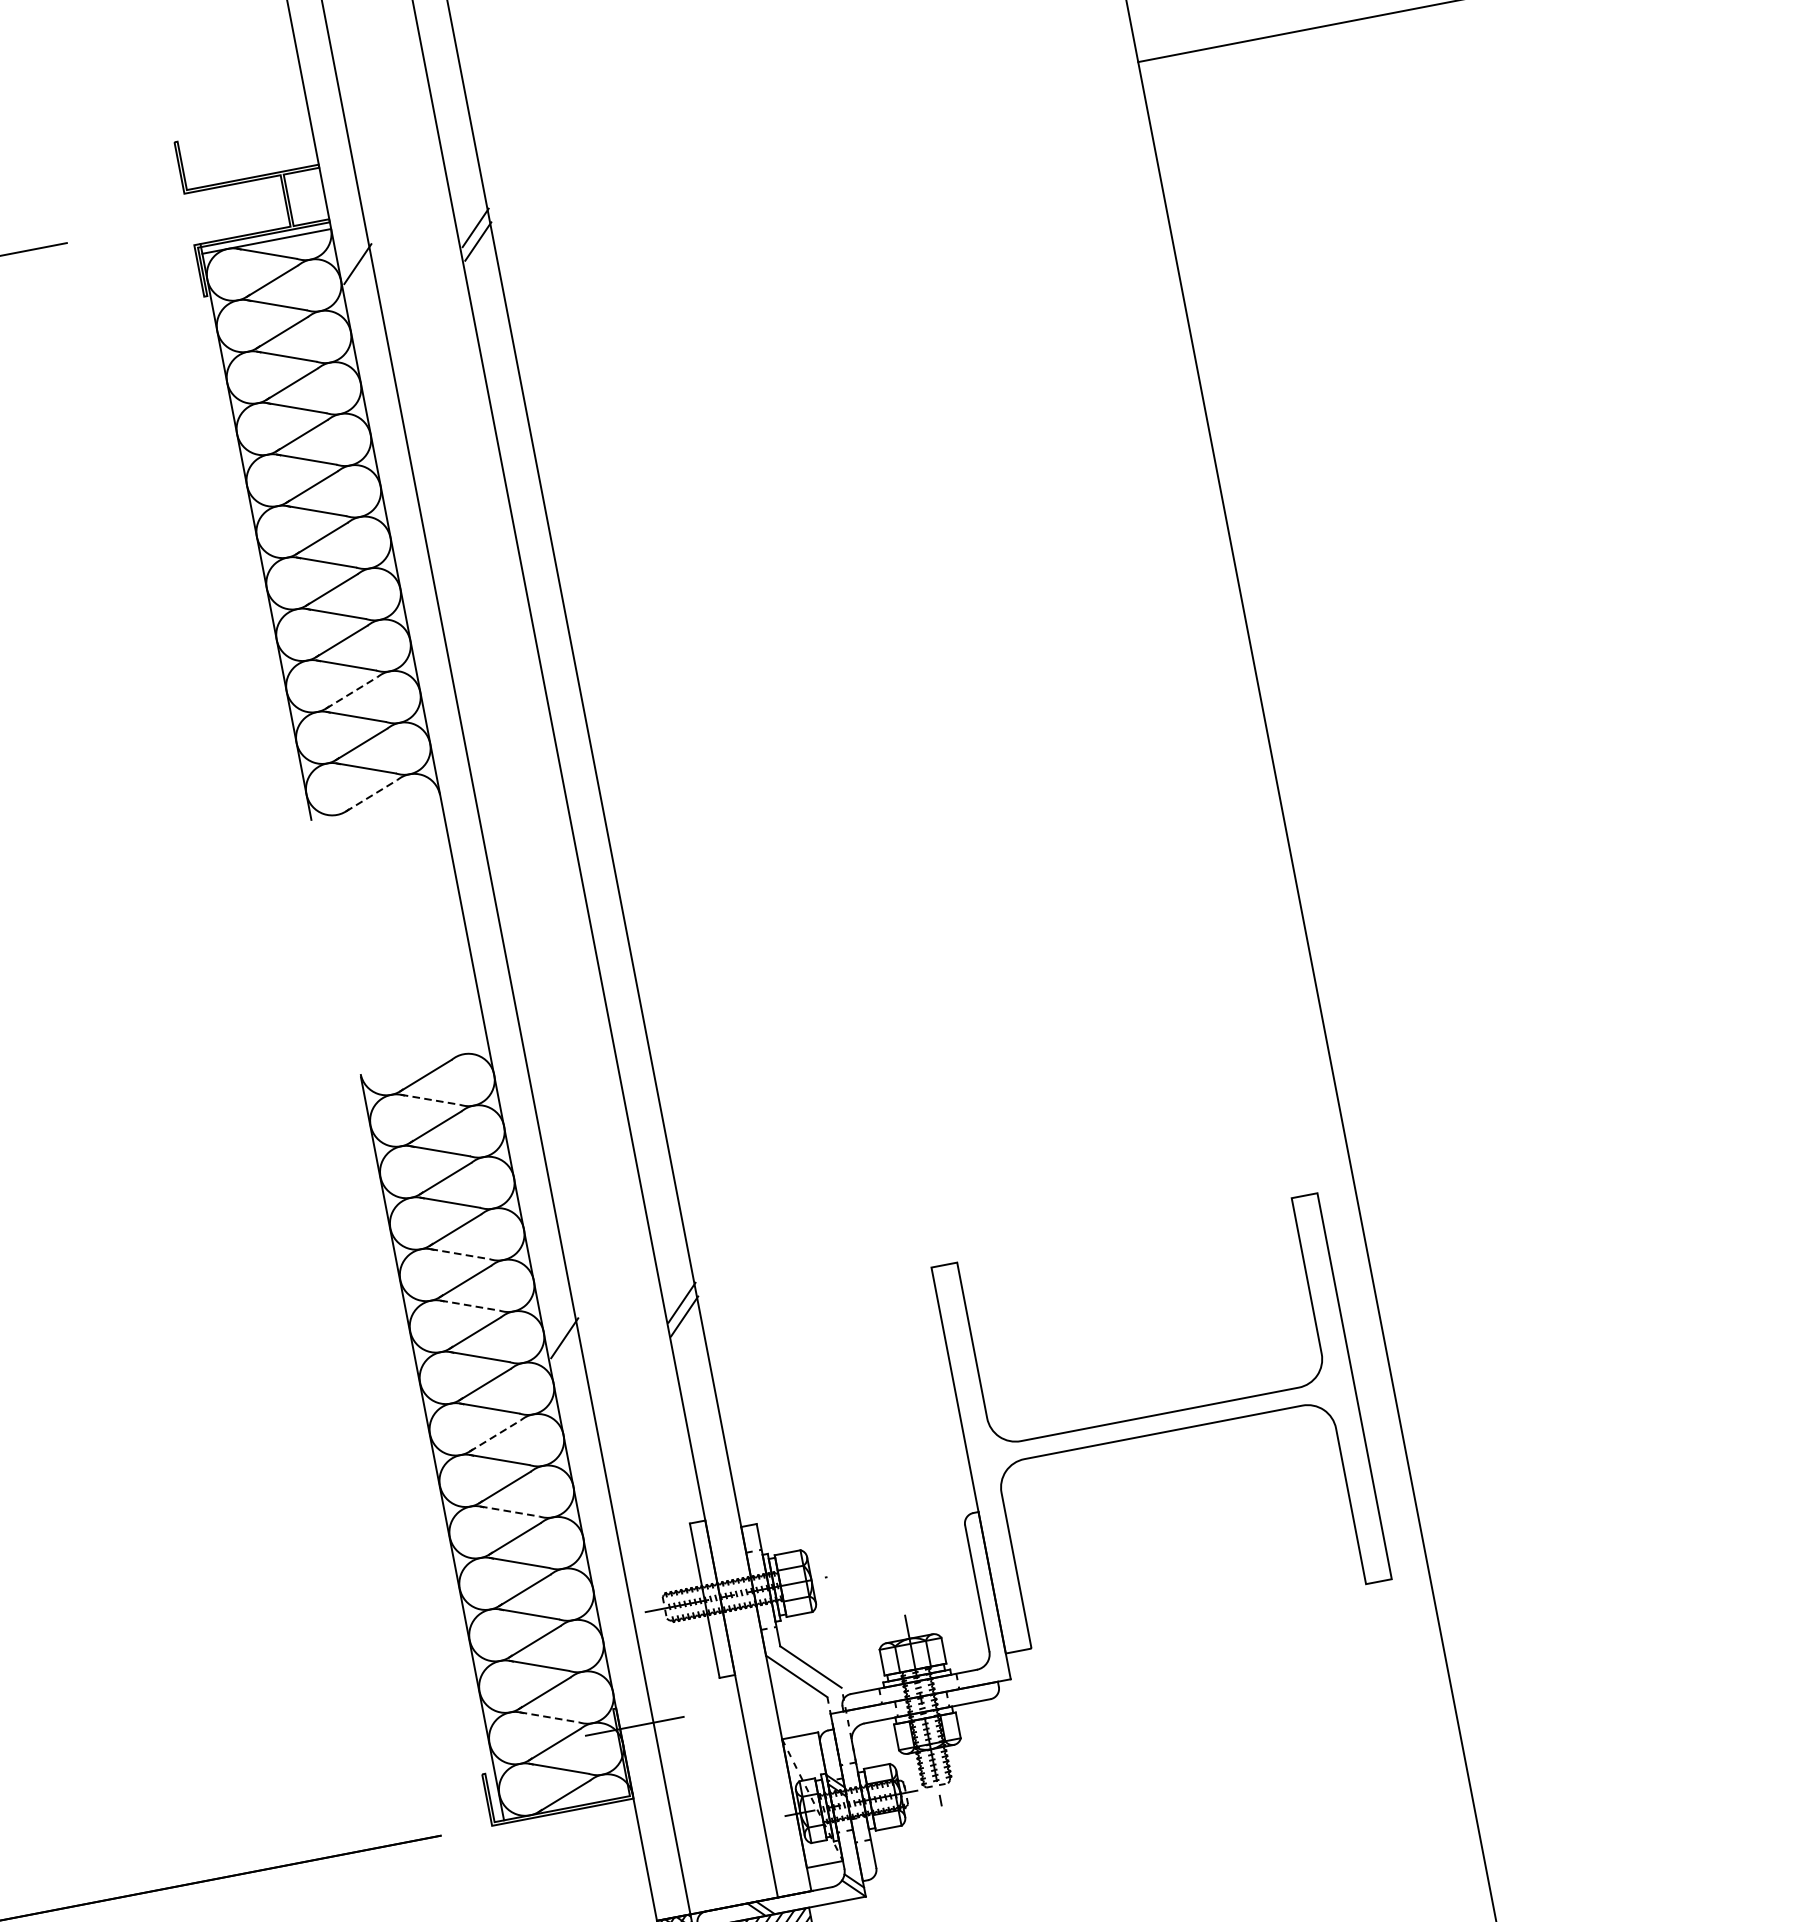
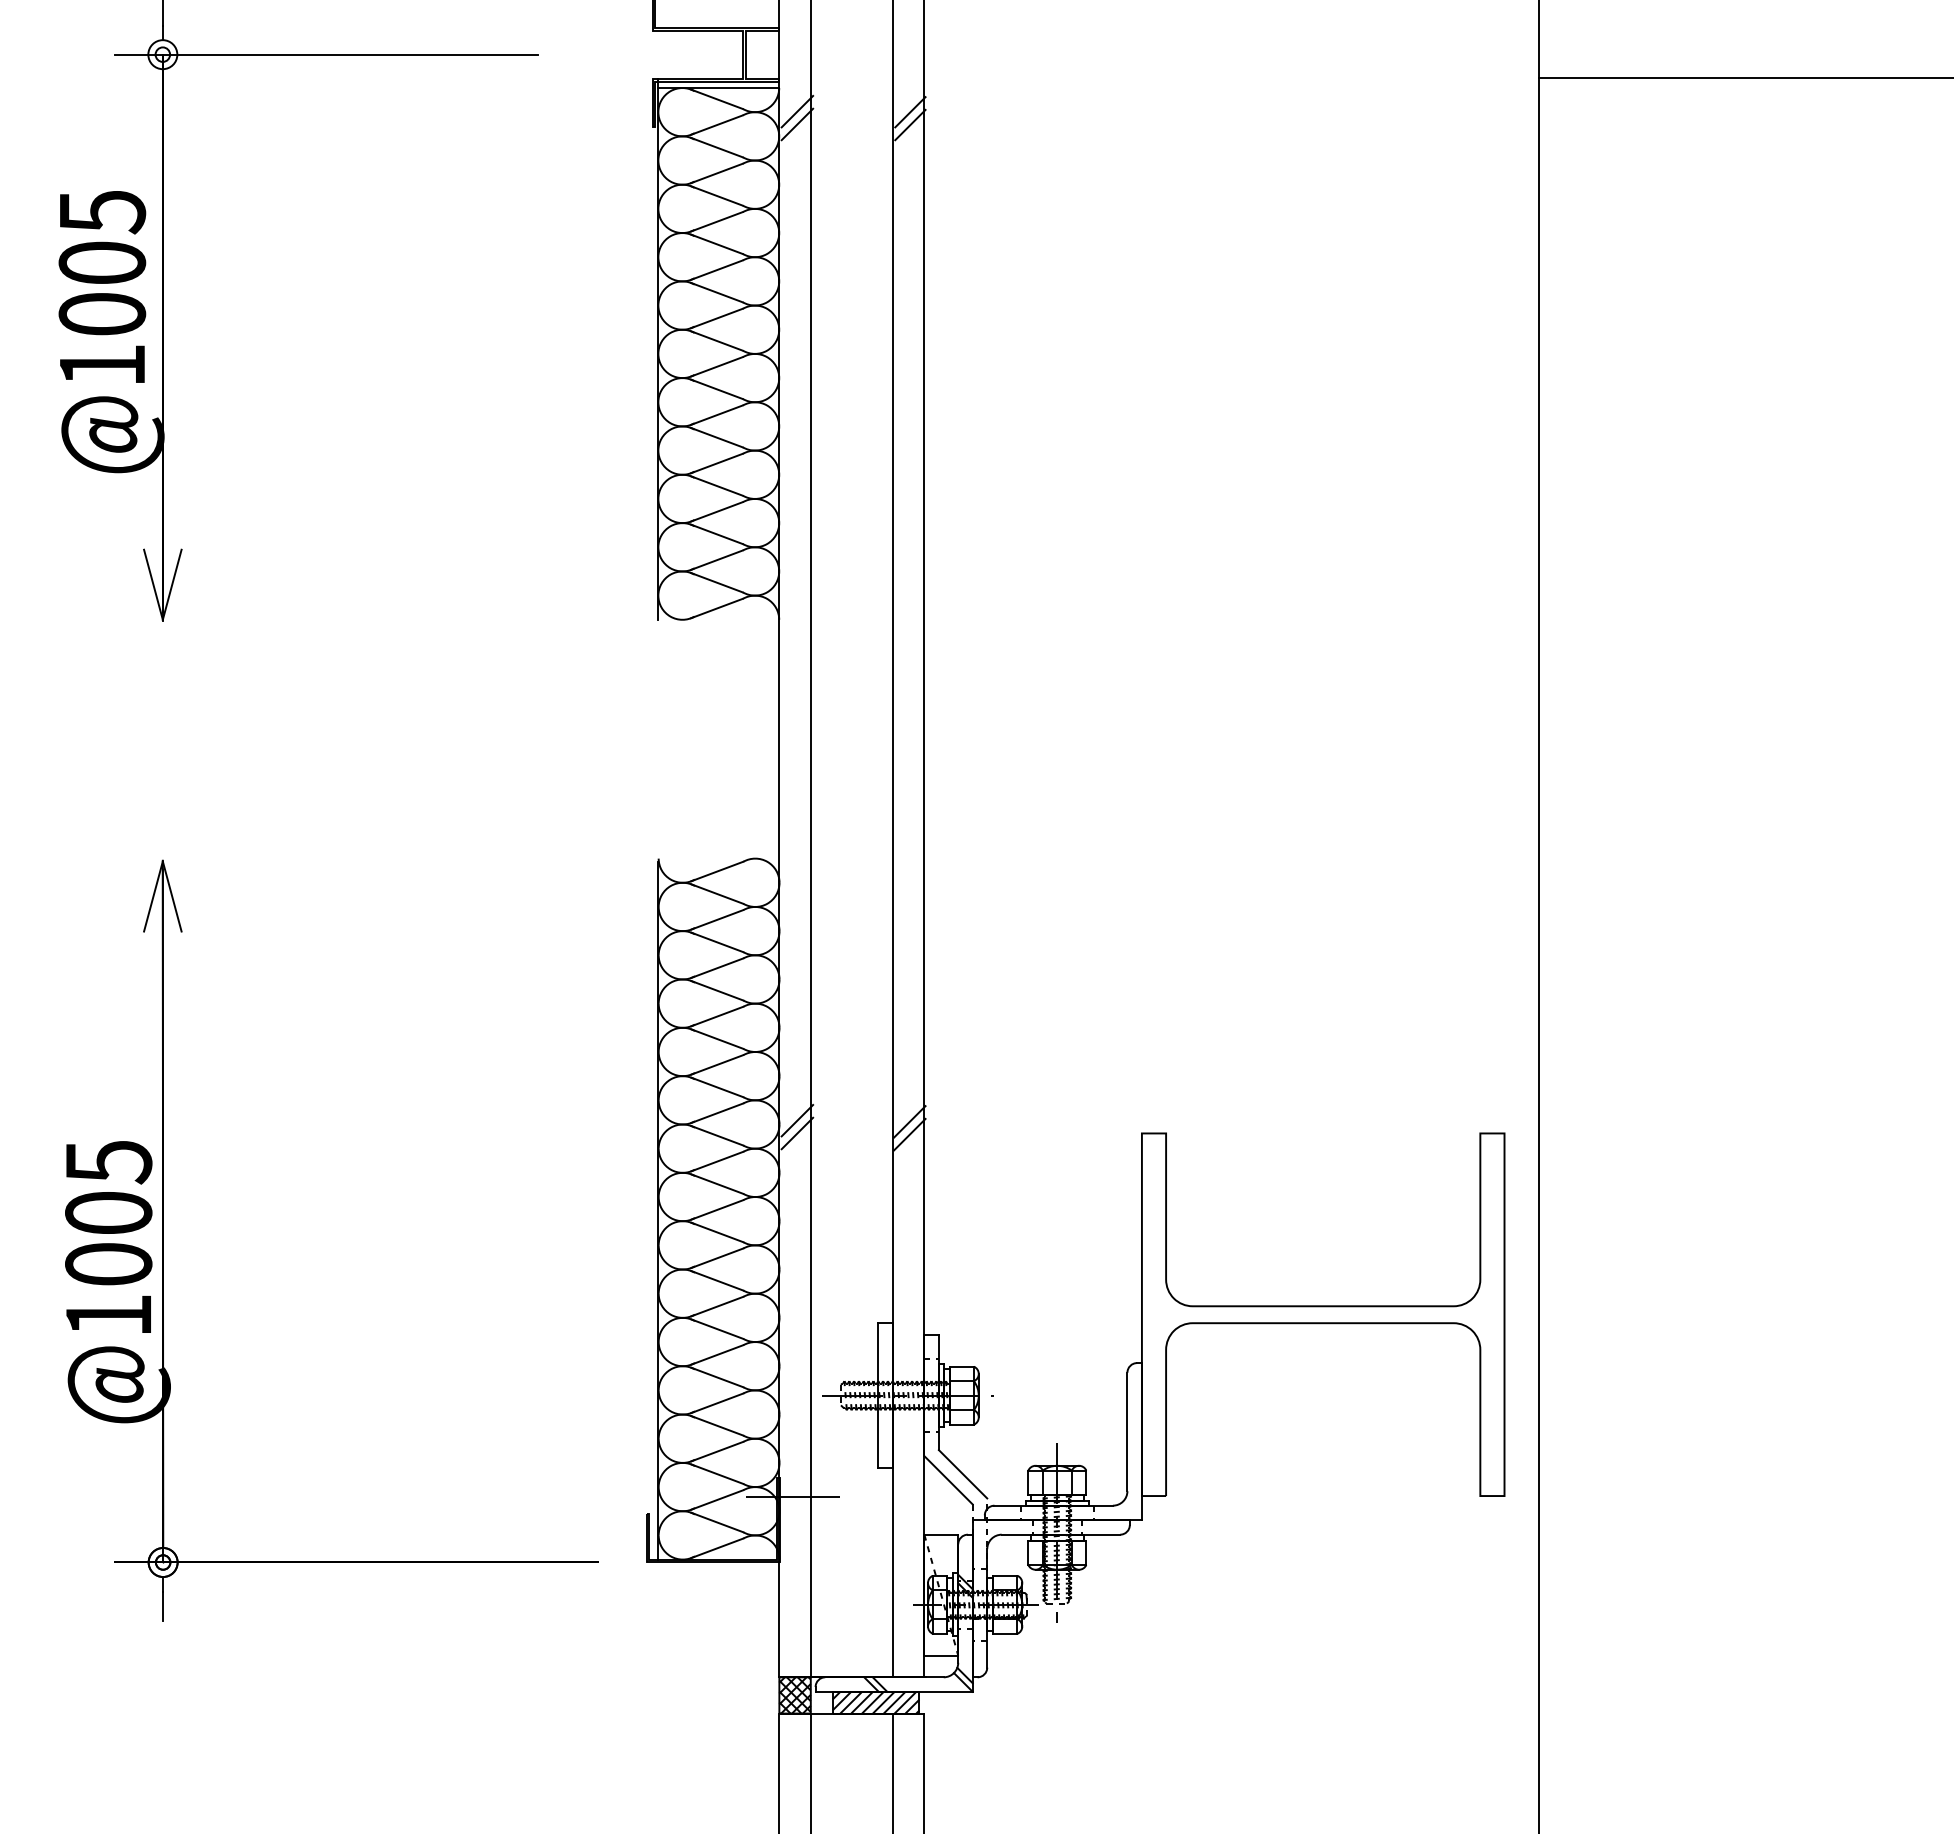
line: (355, 250) -> (797, 111), added
line: (351, 692) -> (716, 511), dashed -> solid
line: (370, 795) -> (716, 608), dashed -> solid
line: (430, 1100) -> (717, 894), dashed -> solid
line: (460, 1254) -> (717, 1039), dashed -> solid
line: (470, 1305) -> (717, 1087), dashed -> solid
line: (562, 1324) -> (797, 1120), added
line: (495, 1435) -> (717, 1209), dashed -> solid
line: (509, 1511) -> (717, 1280), dashed -> solid
line: (549, 1717) -> (717, 1474), dashed -> solid

